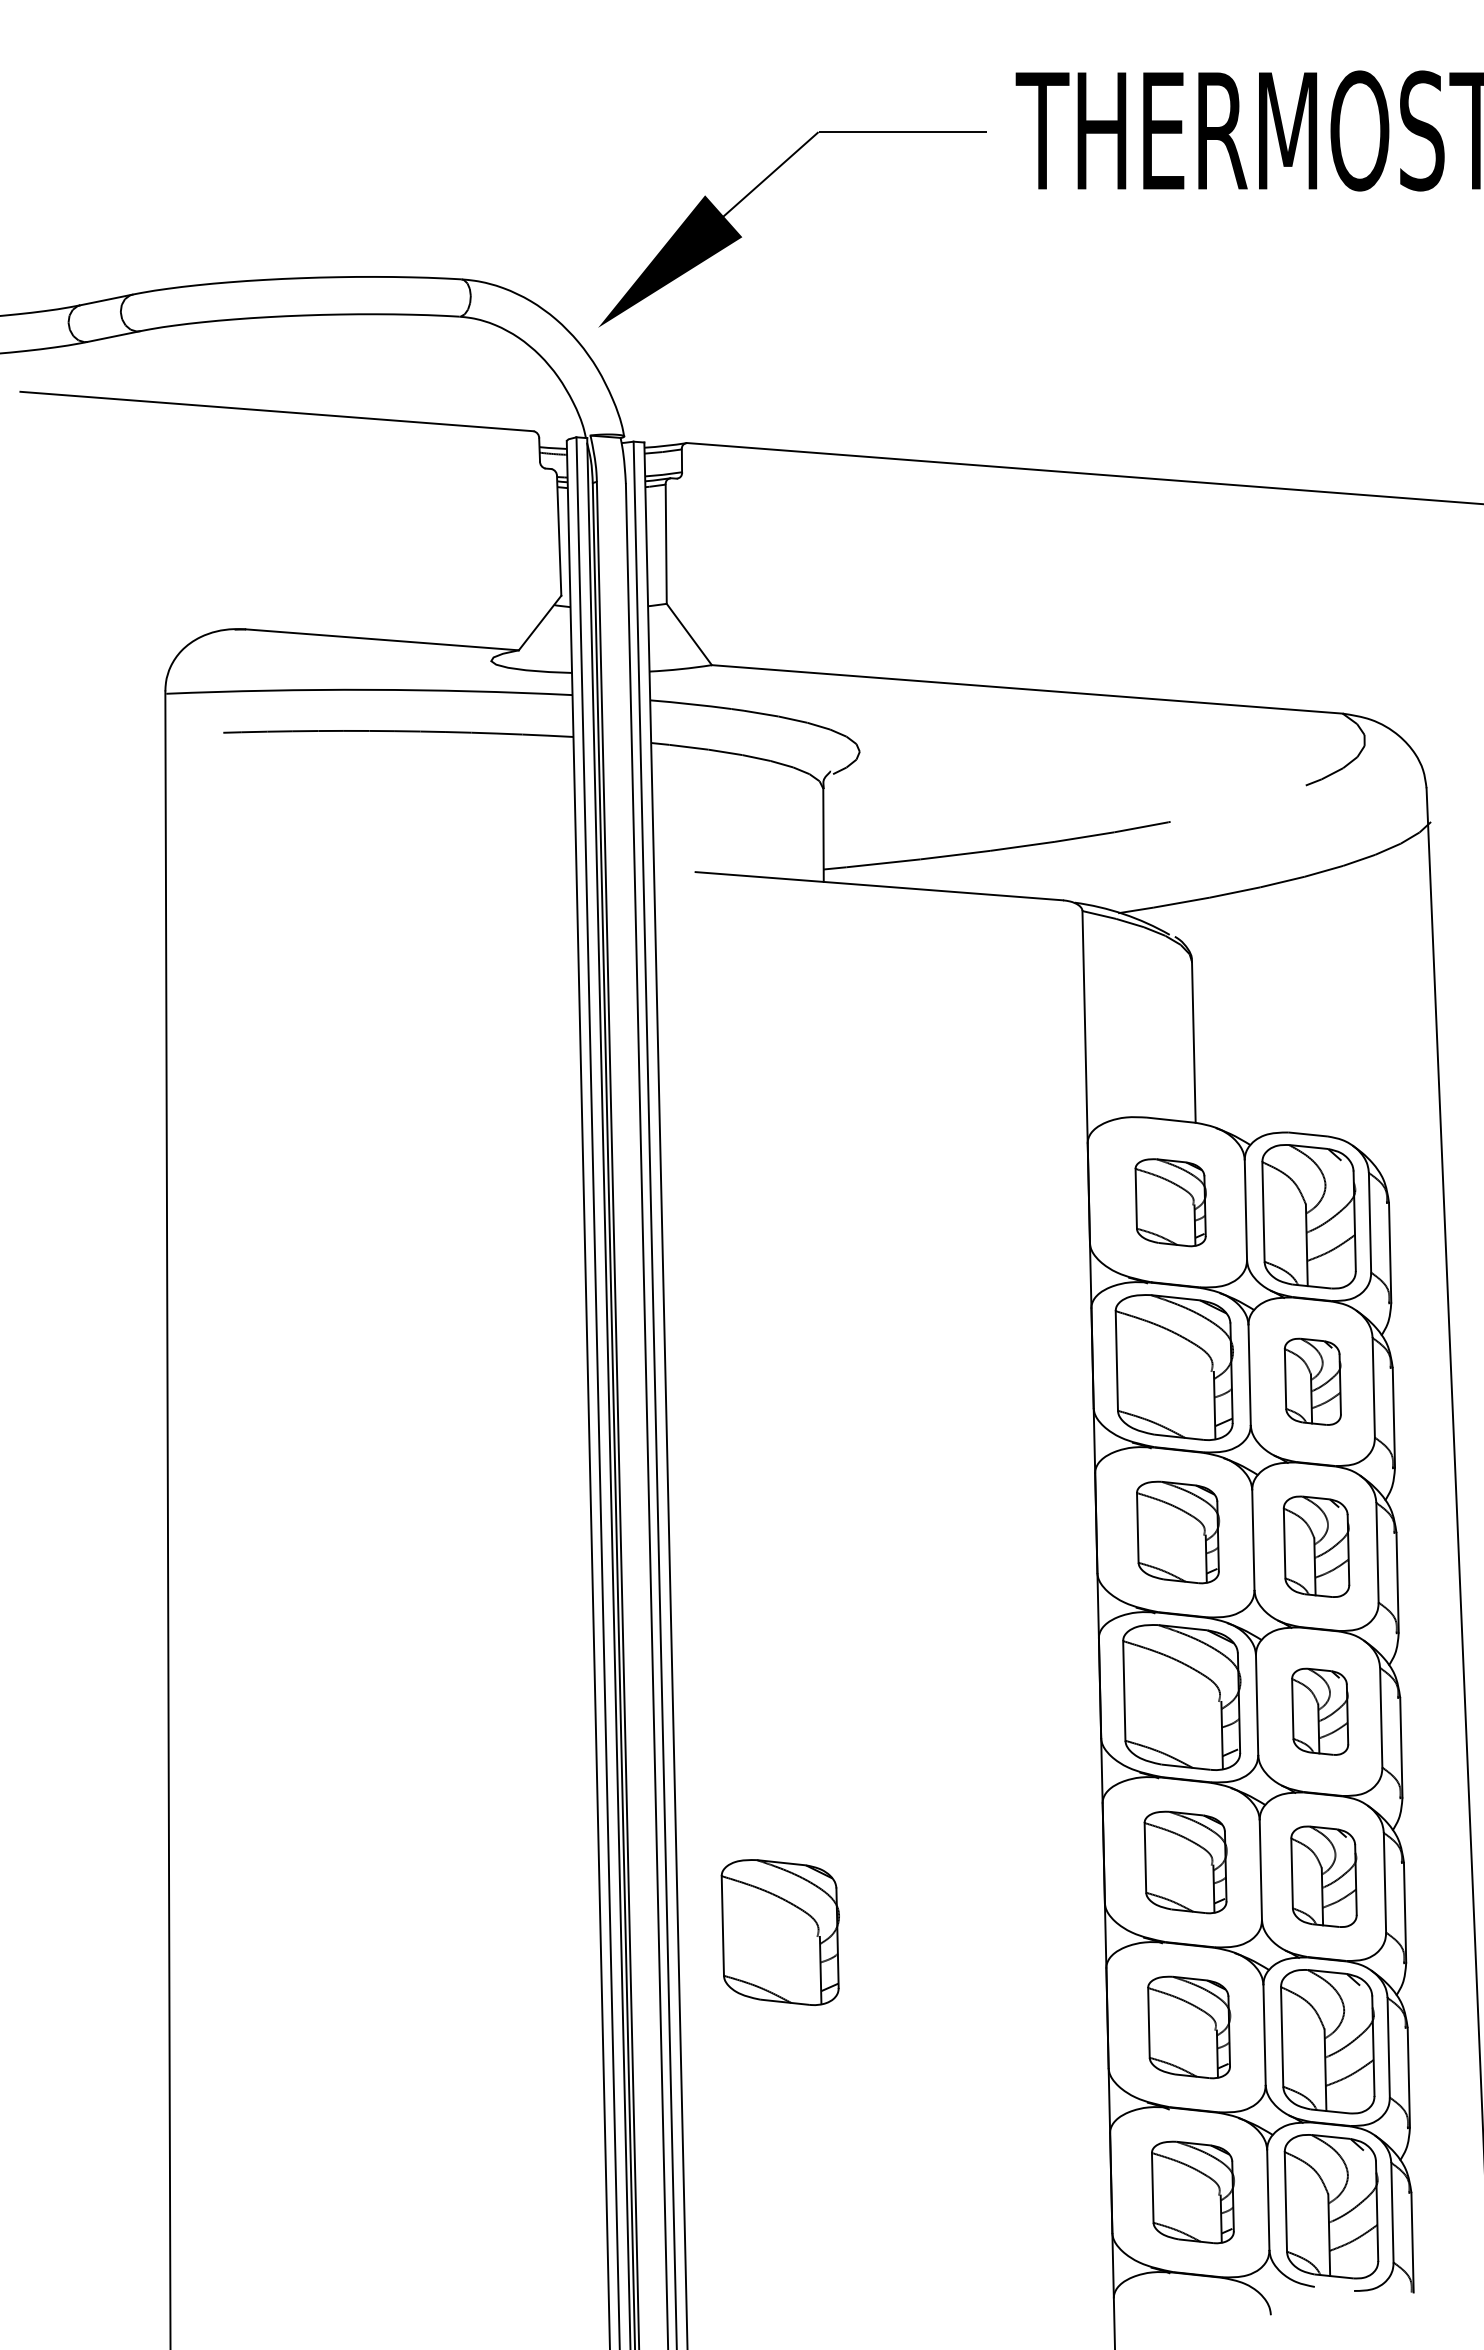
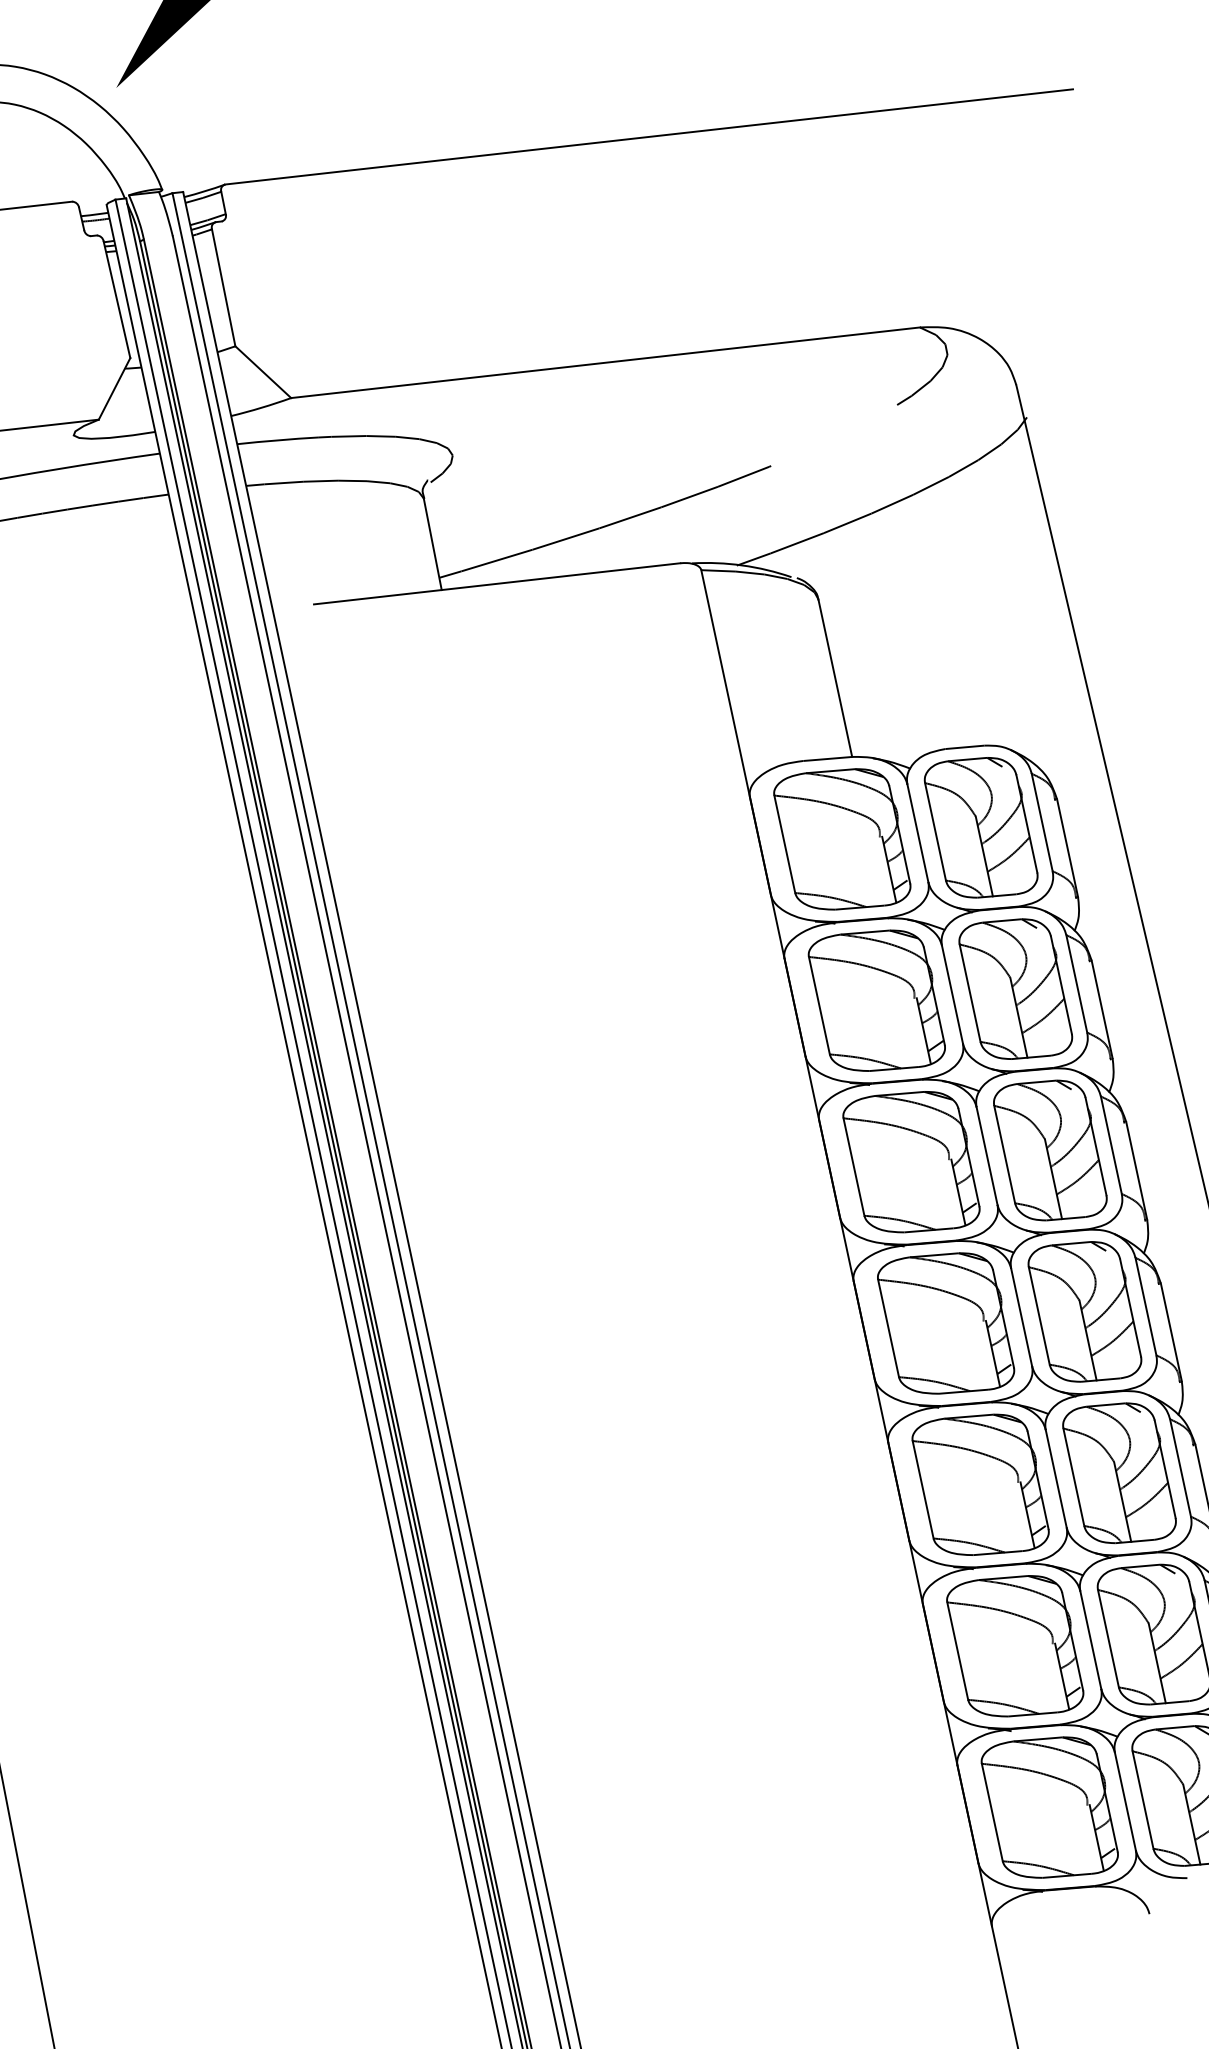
part: (1170, 1202) -> (842, 839), size x1.67
part: (1312, 1381) -> (1015, 989), size x1.67
part: (1177, 1532) -> (911, 1162), size x1.43
part: (1316, 1546) -> (1050, 1150), size x1.43
part: (1319, 1711) -> (1084, 1312), size x1.67
part: (1185, 1862) -> (980, 1485), size x1.43
part: (1323, 1876) -> (1118, 1473), size x1.43
part: (779, 1932) -> (595, 1630), removed
part: (1188, 2027) -> (1014, 1646), size x1.43
part: (1192, 2192) -> (1049, 1808), size x1.43

